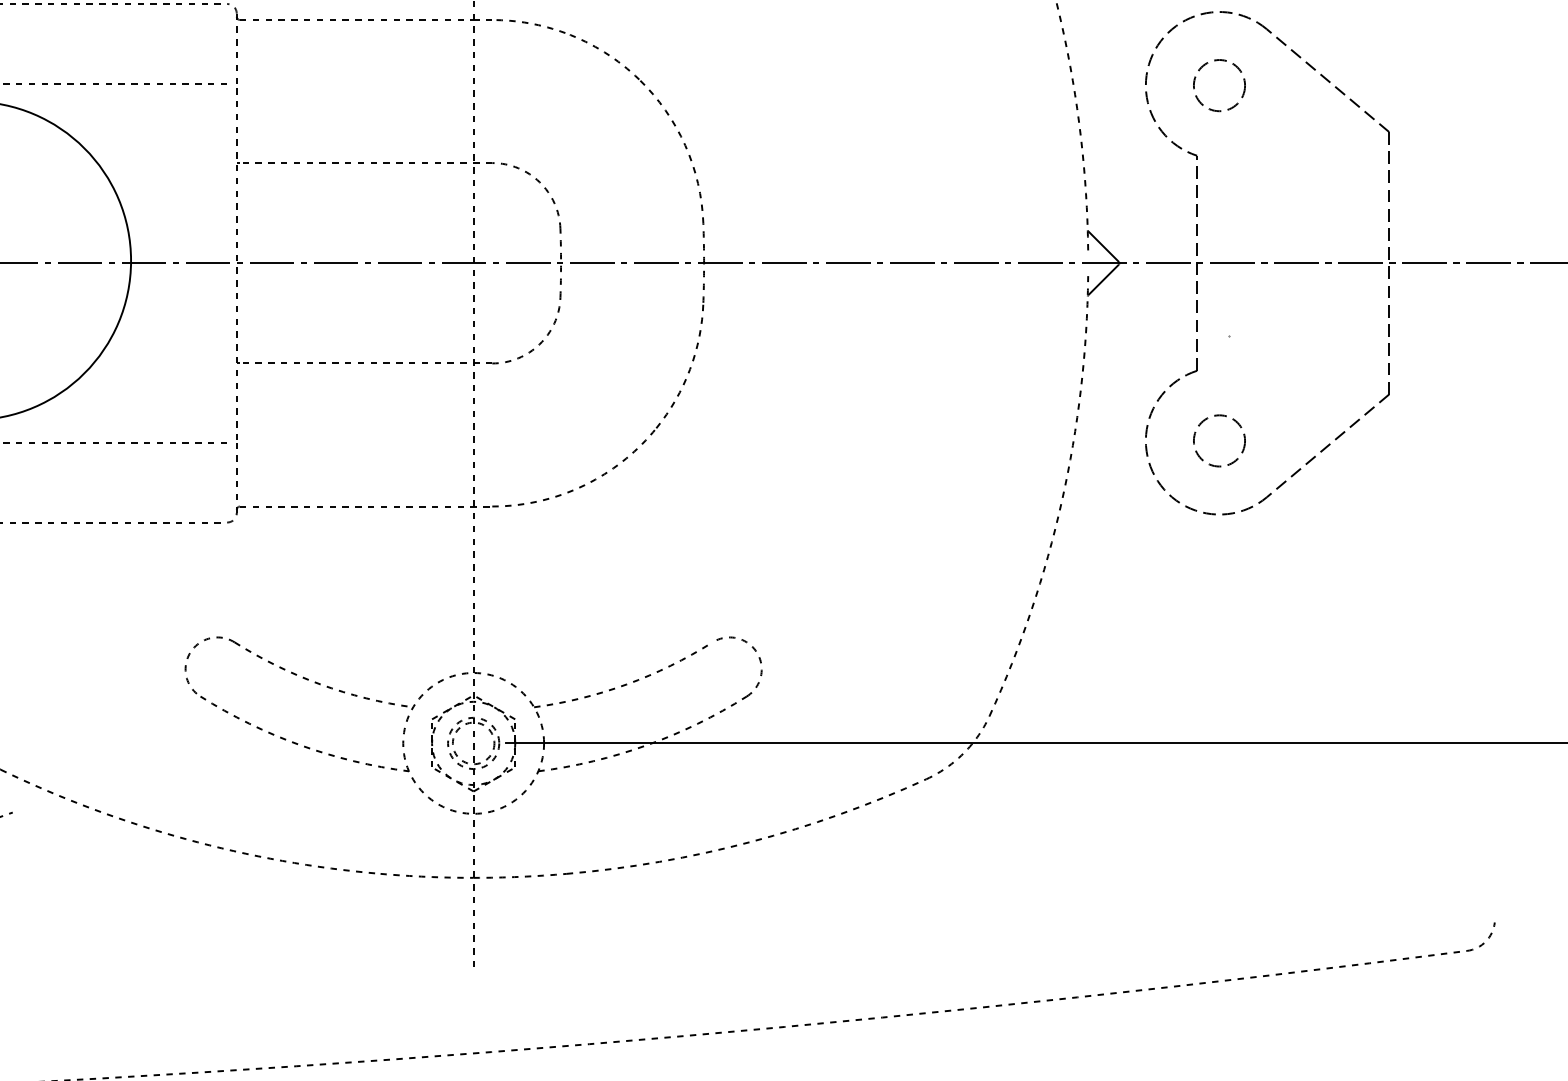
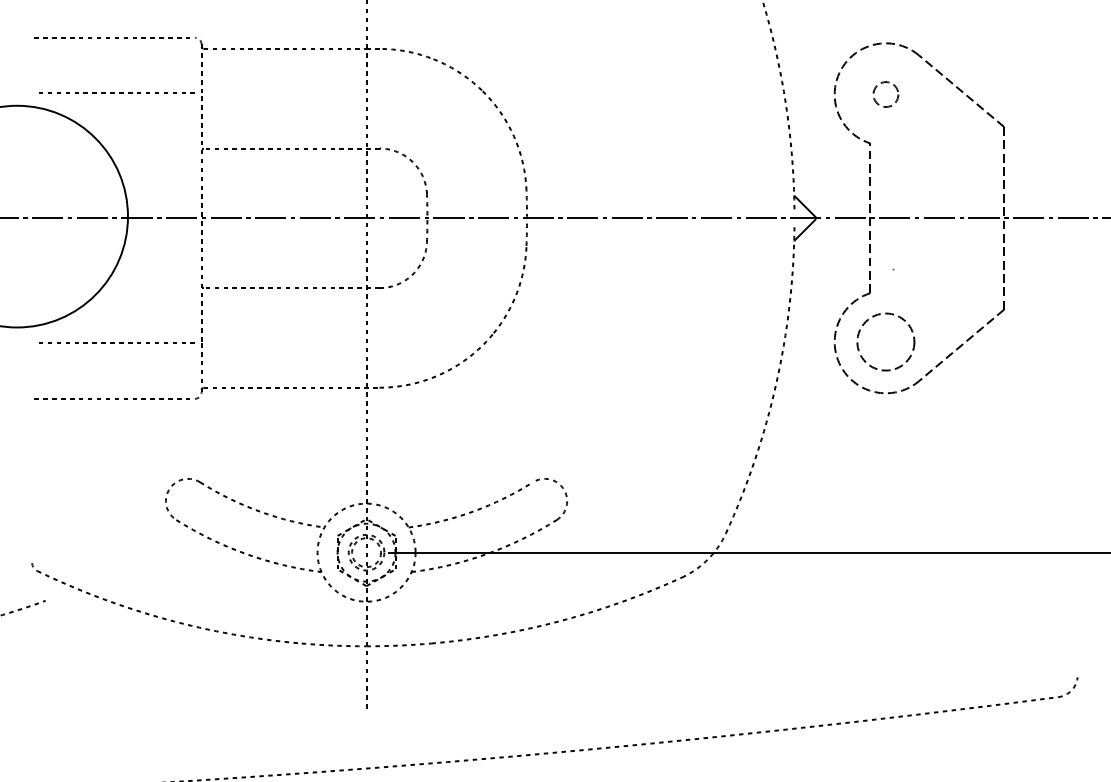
circle: (1218, 85) -> (885, 94), size x0.7
circle: (1218, 440) -> (885, 341), size x1.6

